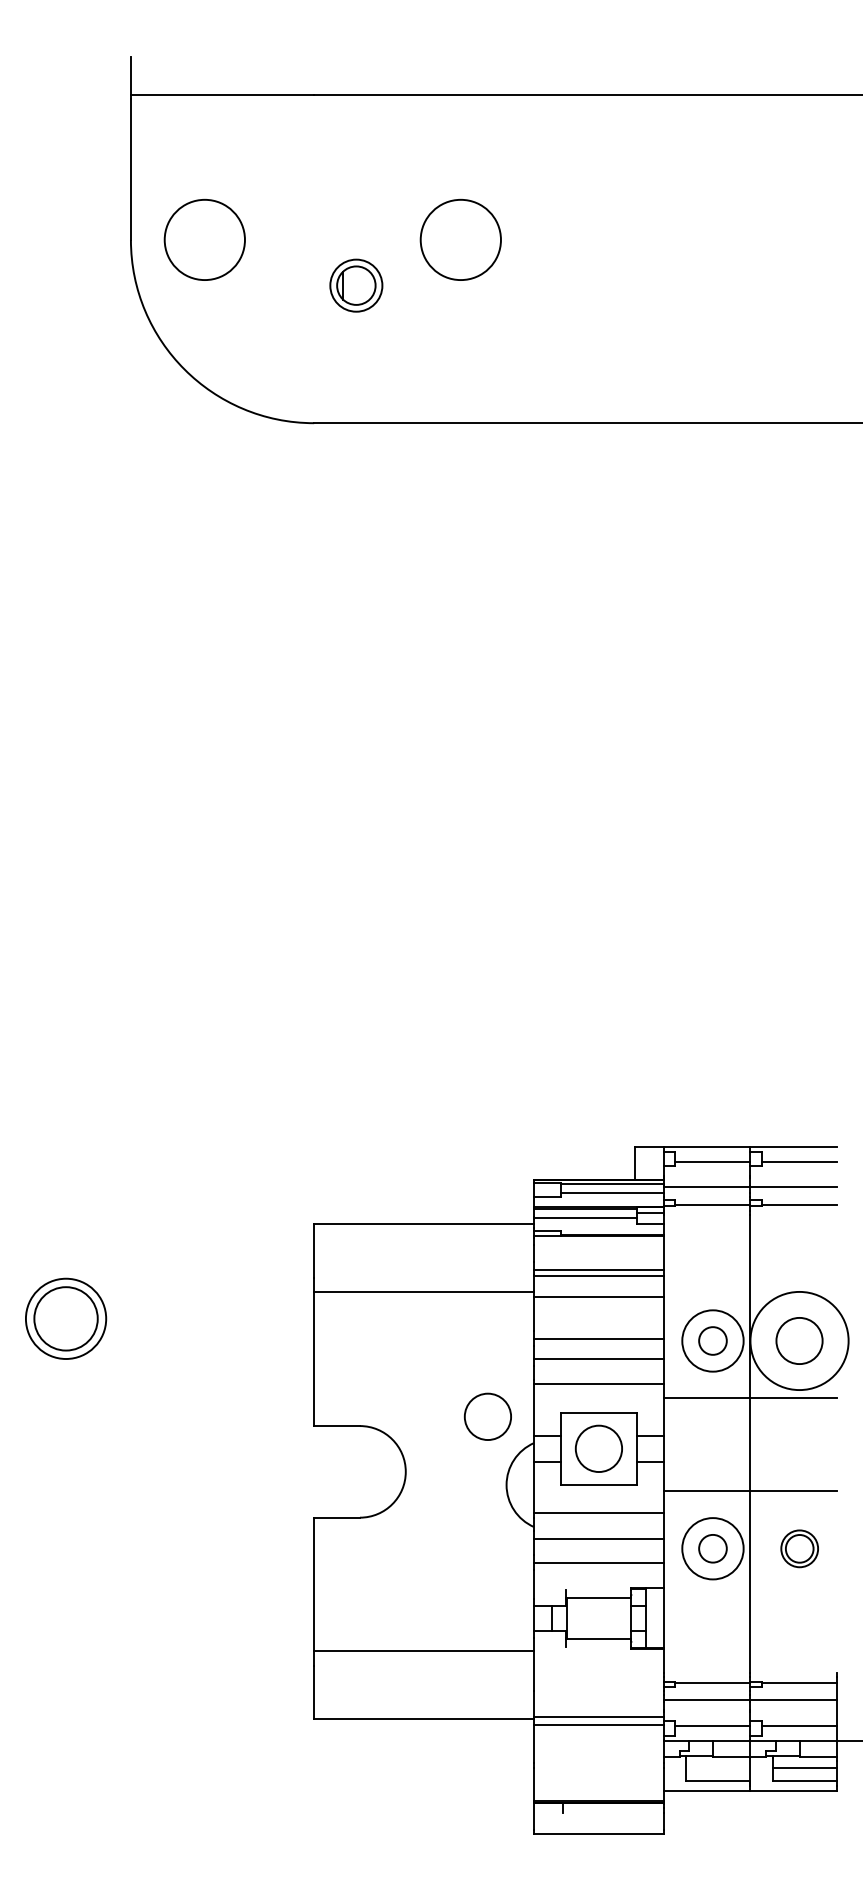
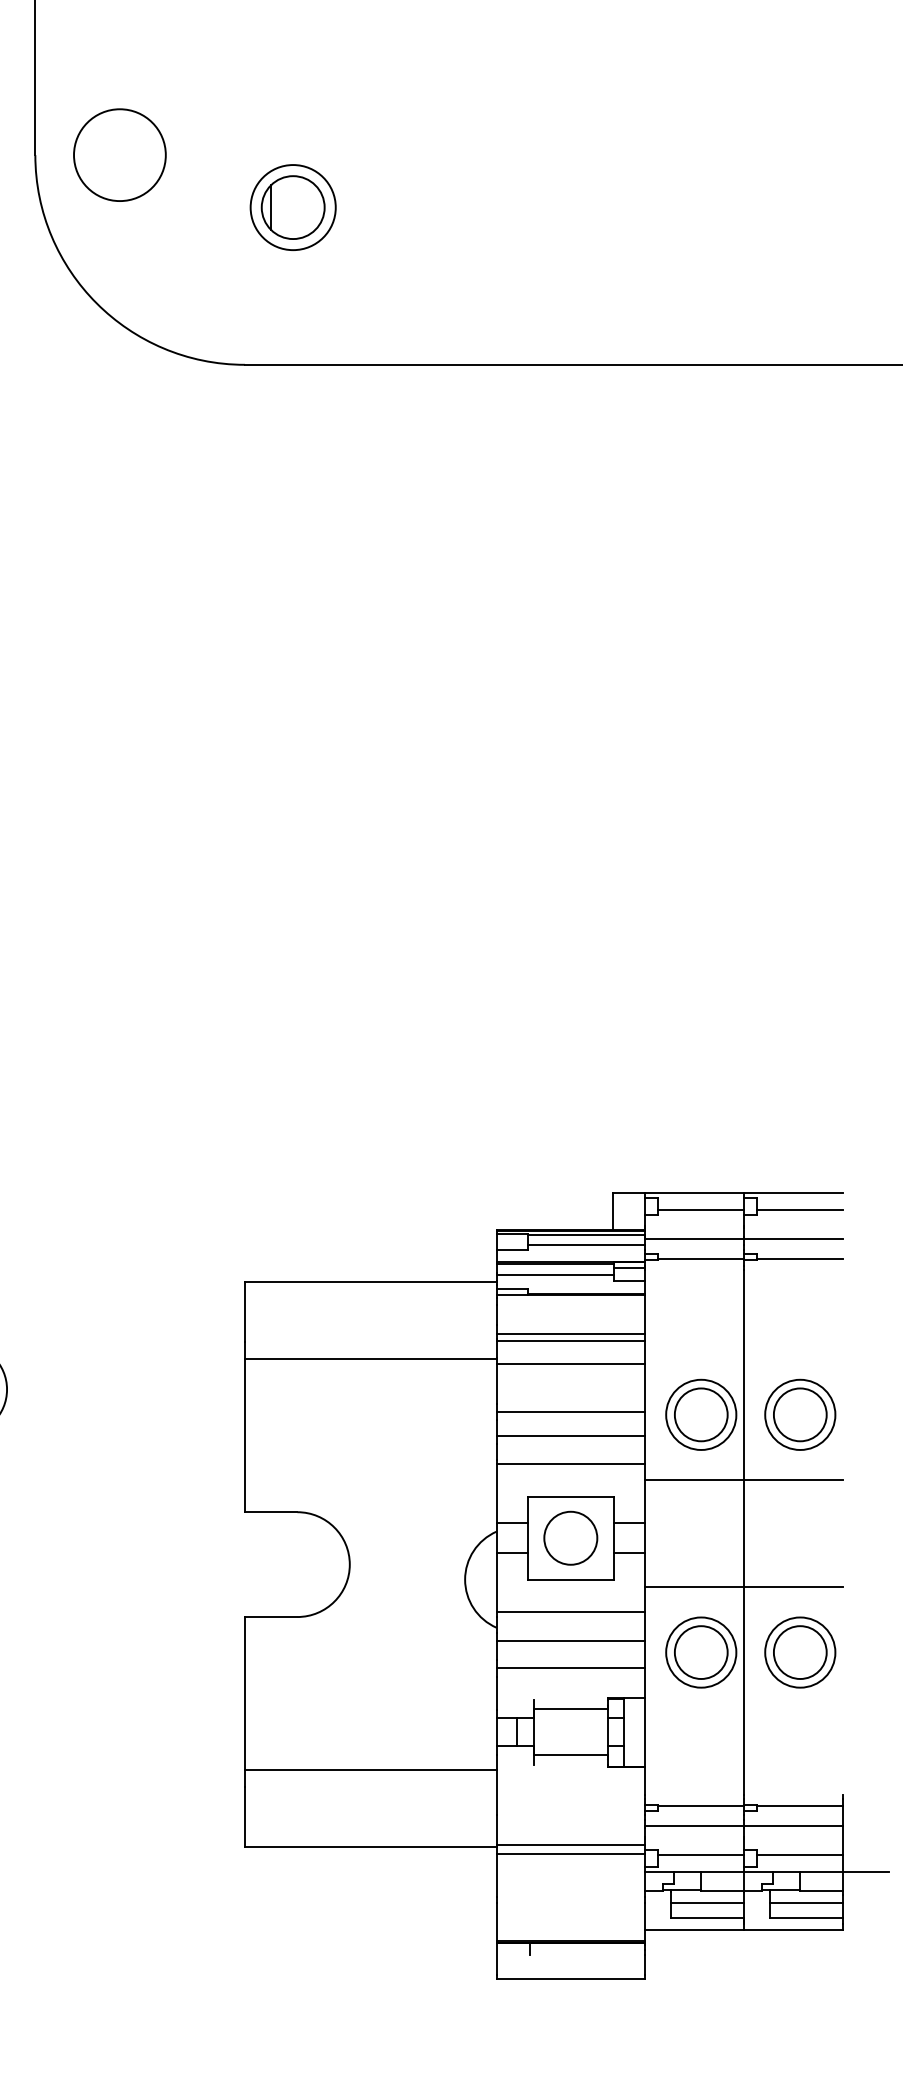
circle: (460, 239) -> (412, 154), removed
part: (356, 285) -> (293, 207), size x1.43
circle: (712, 1340) -> (700, 1414), size x1.67
circle: (799, 1340) -> (800, 1414), size x0.62
circle: (487, 1416) -> (443, 1501), removed
circle: (712, 1548) -> (700, 1652), size x1.67
part: (799, 1548) -> (800, 1652), size x1.67
line: (718, 1767) -> (707, 1902), added

